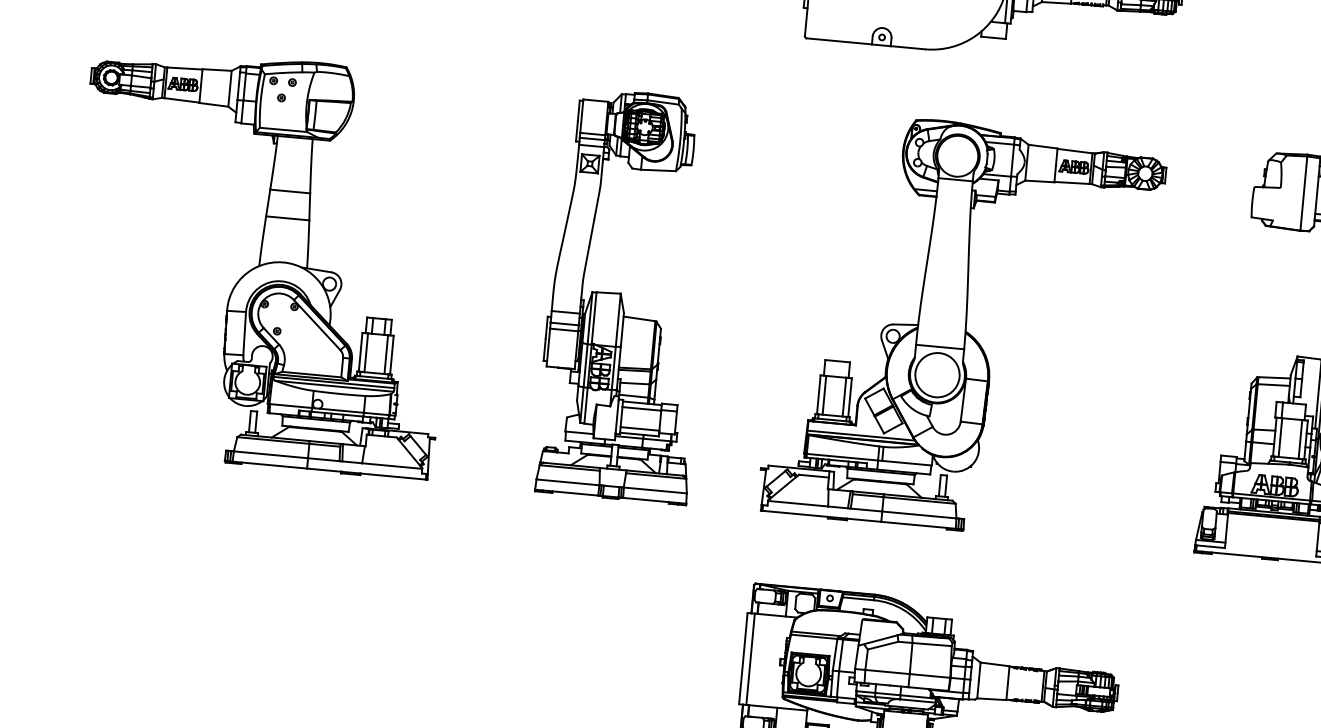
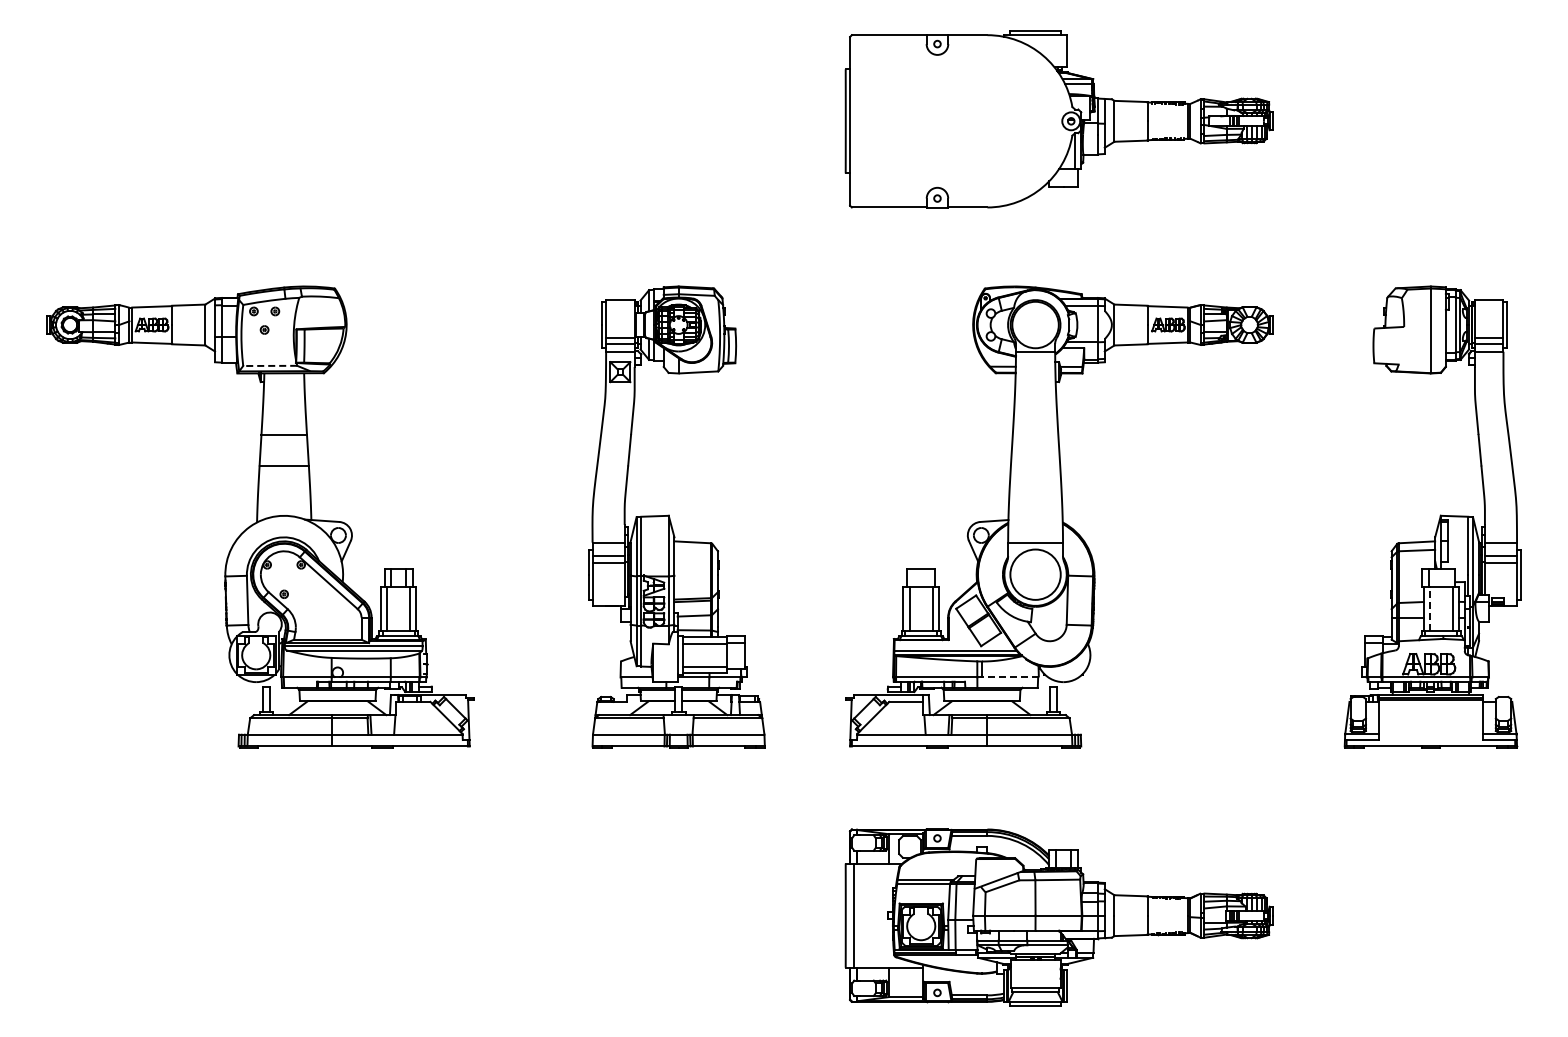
line: (283, 129) -> (270, 365), solid -> dashed
line: (1280, 436) -> (1429, 608), solid -> dashed
line: (906, 463) -> (1009, 677), solid -> dashed

